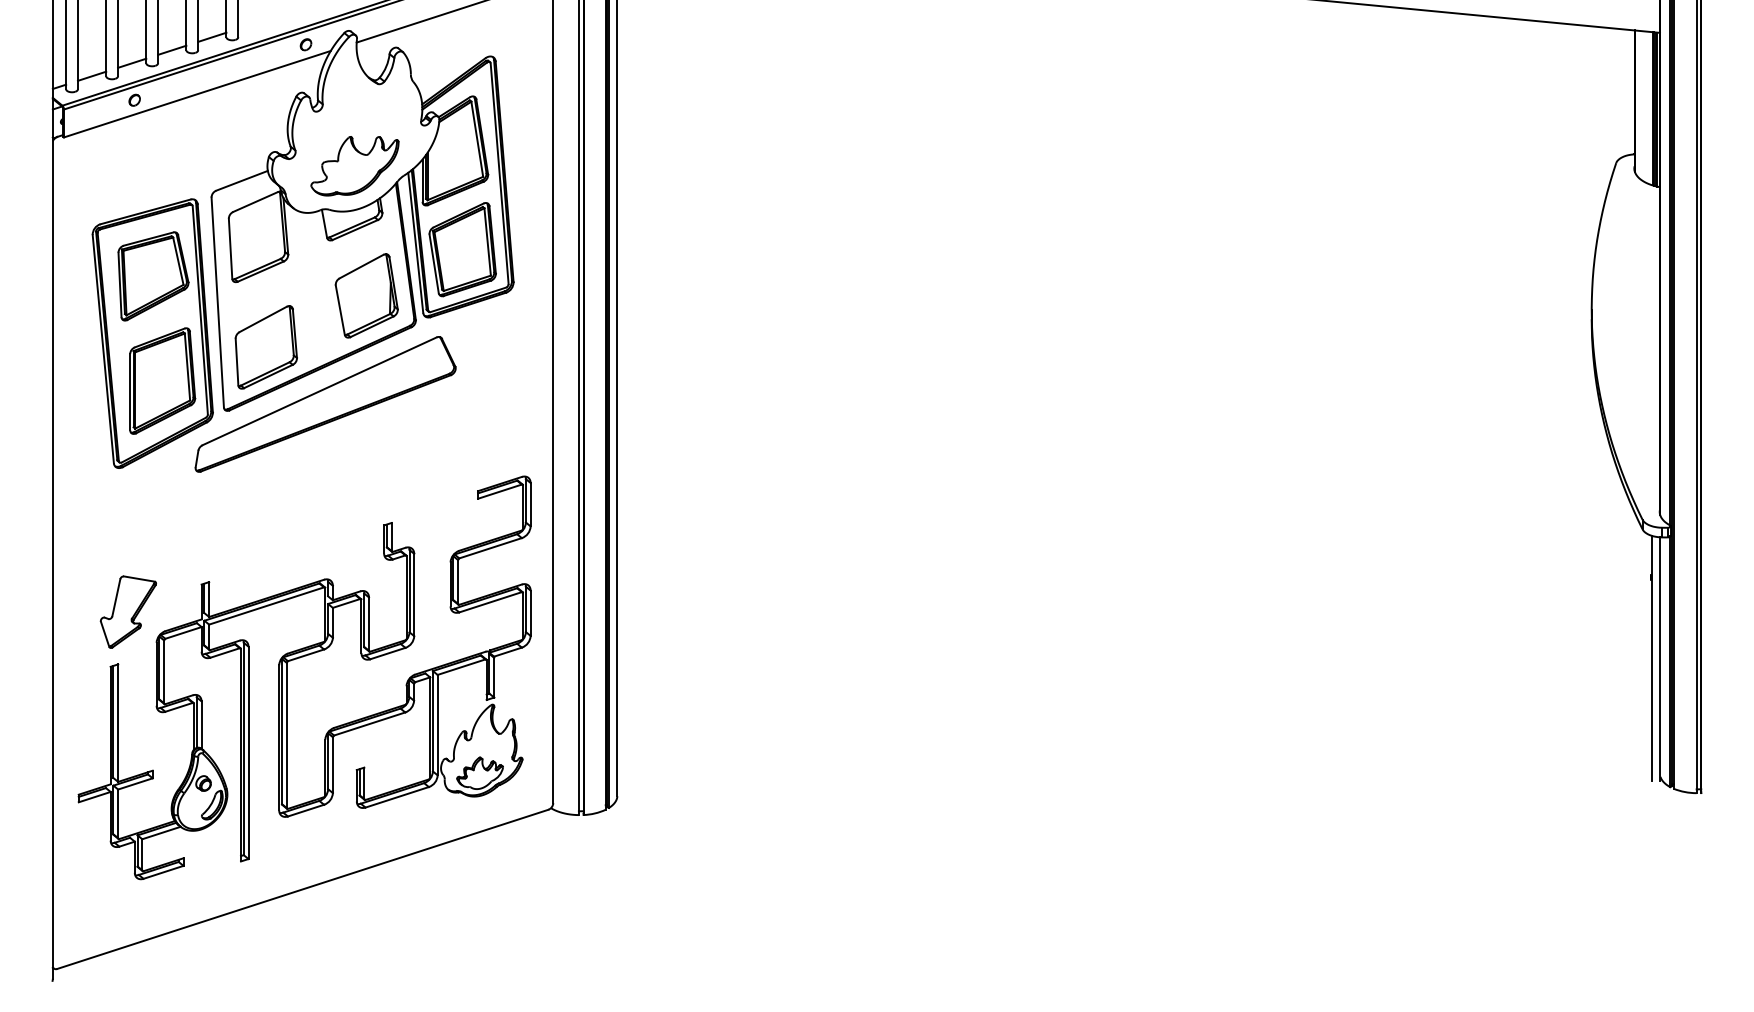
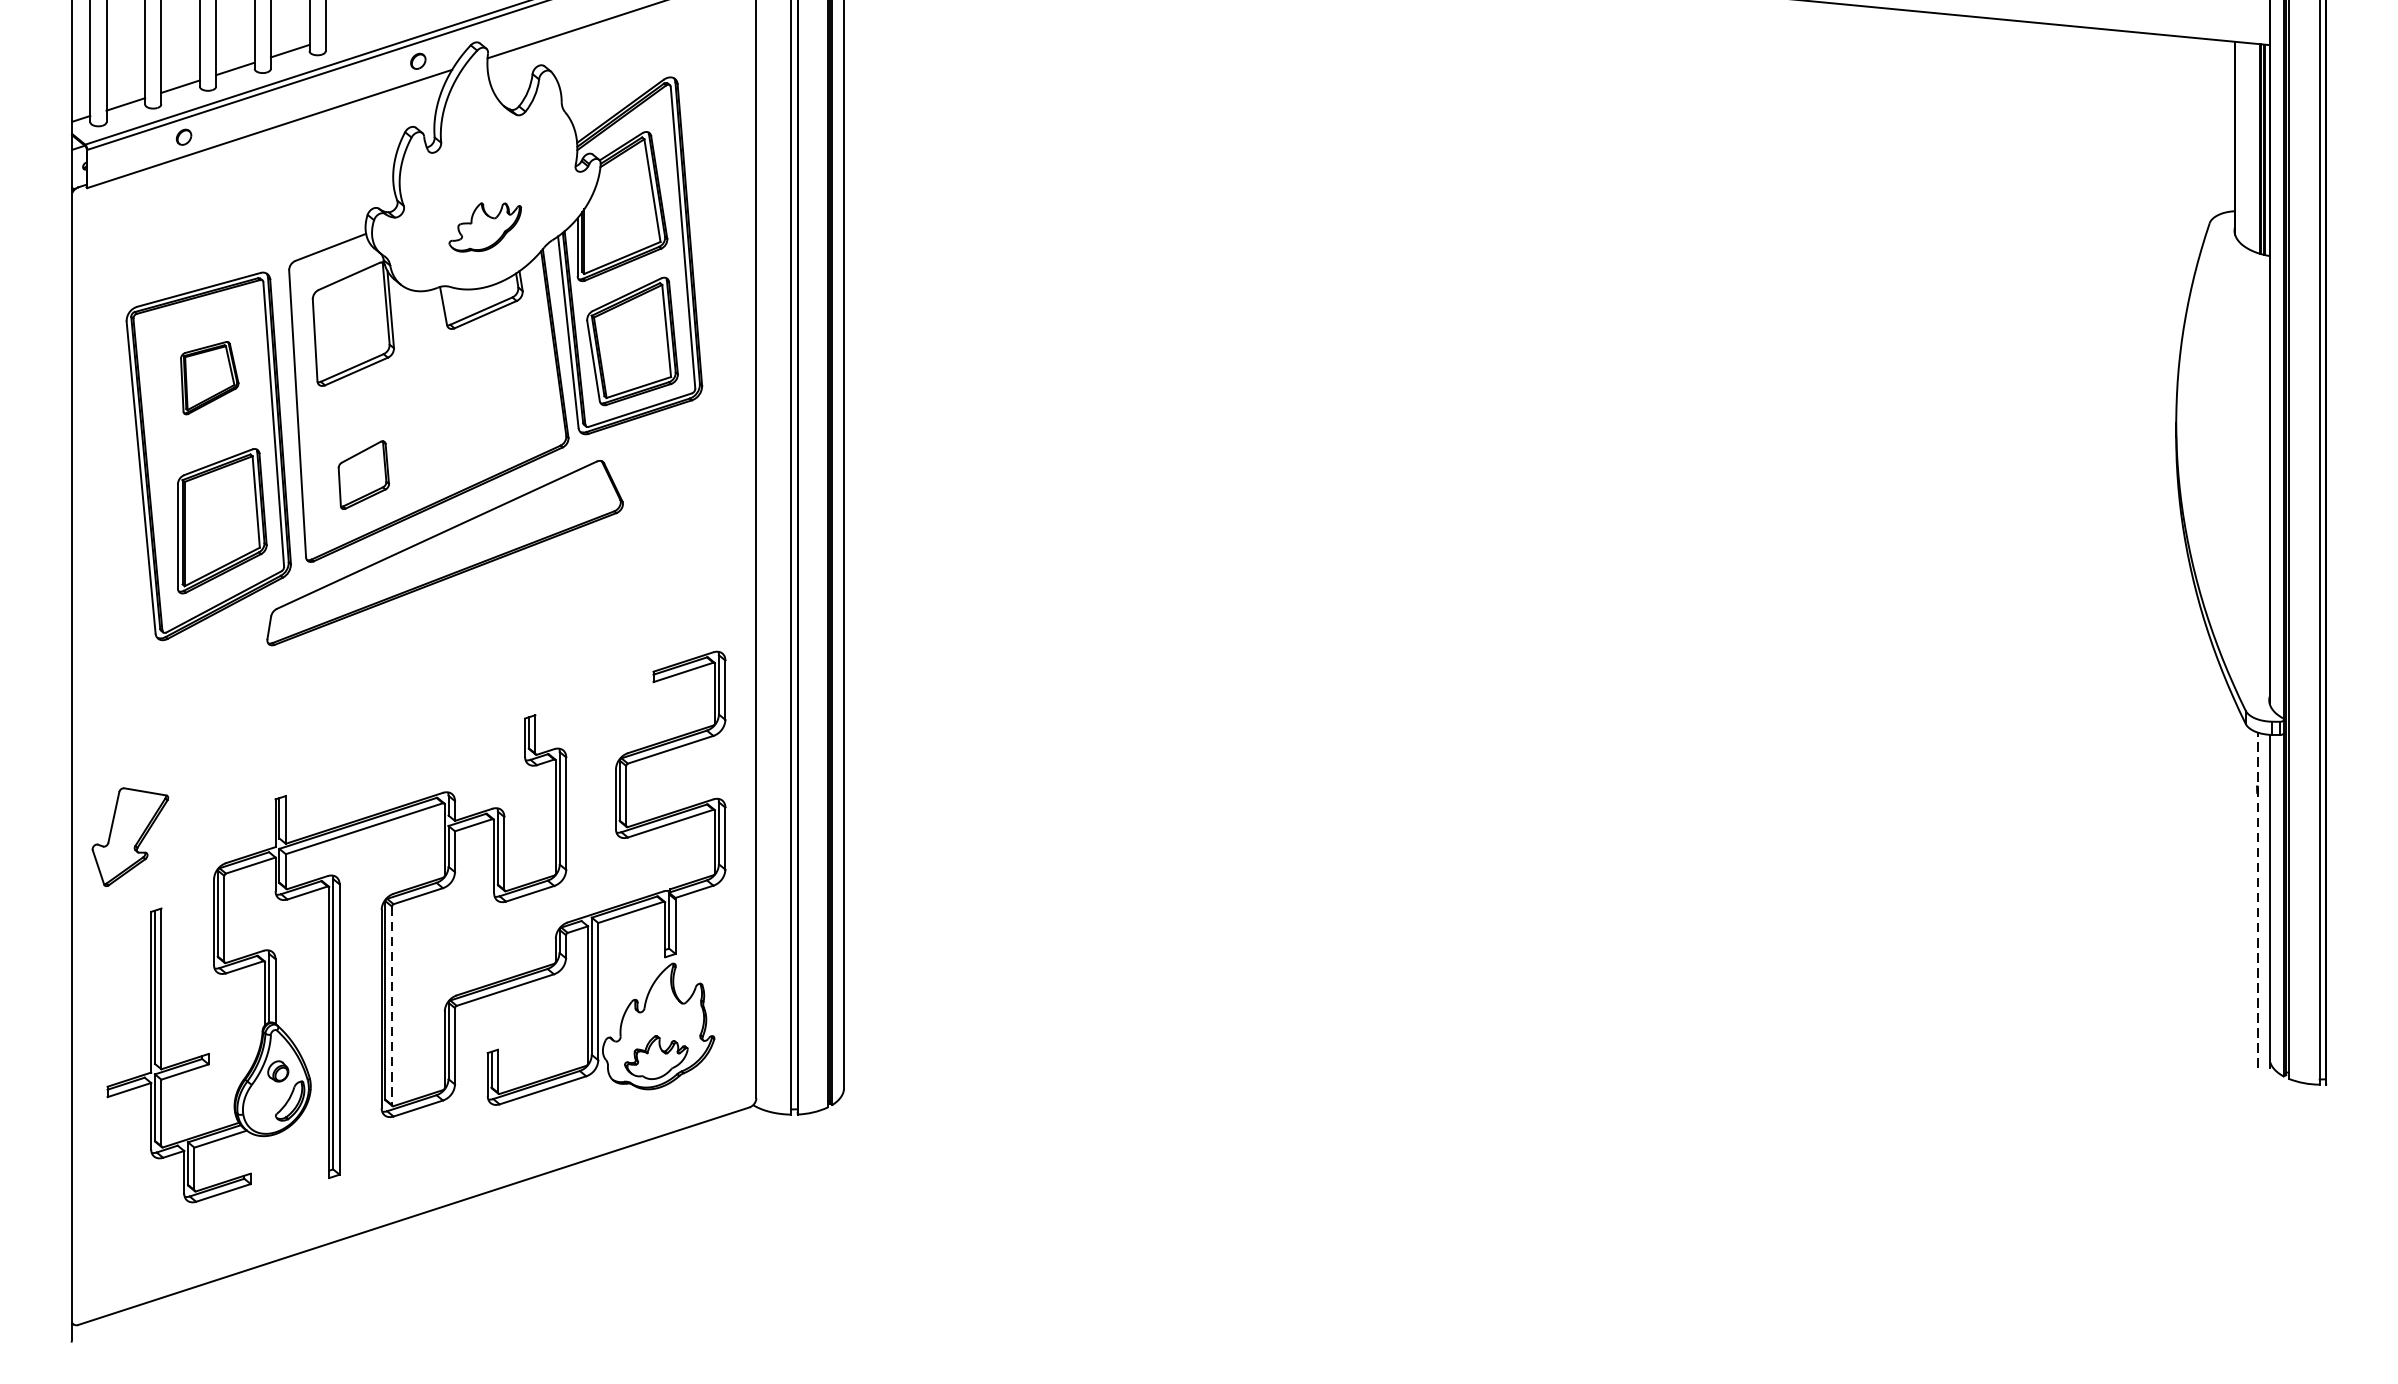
part: (354, 166) -> (484, 227), size x0.6
part: (153, 276) -> (209, 378), size x0.6
part: (366, 295) -> (500, 404), removed
part: (265, 347) -> (362, 475), size x0.6
part: (127, 611) -> (129, 836), moved
line: (1651, 658) -> (2257, 900), solid -> dashed
line: (286, 735) -> (391, 1005), solid -> dashed

